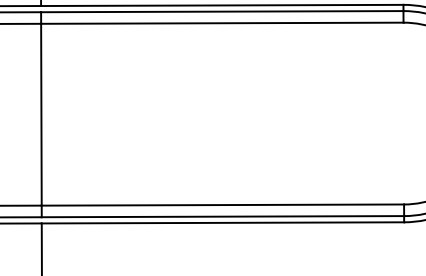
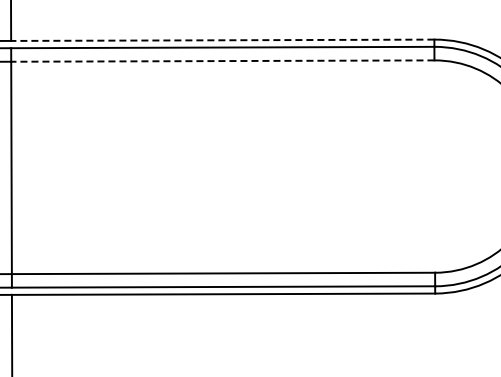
line: (222, 5) -> (222, 40), solid -> dashed
line: (222, 23) -> (222, 61), solid -> dashed

